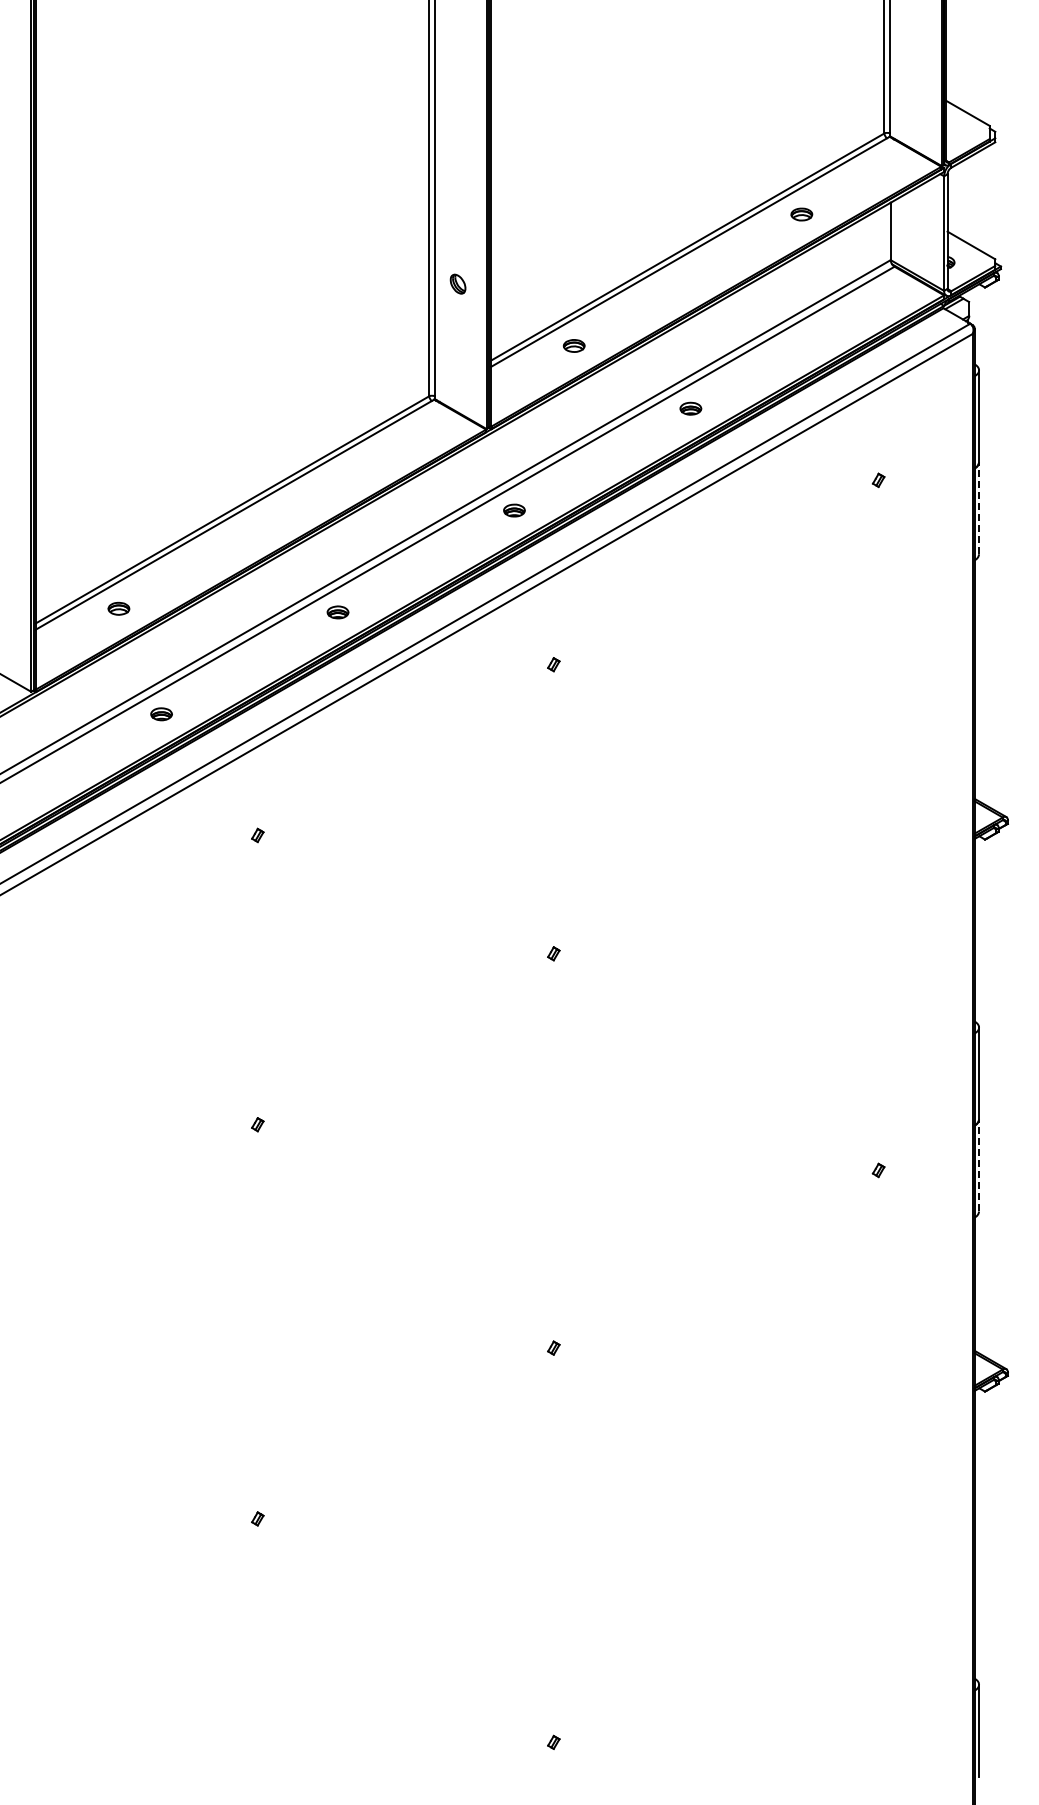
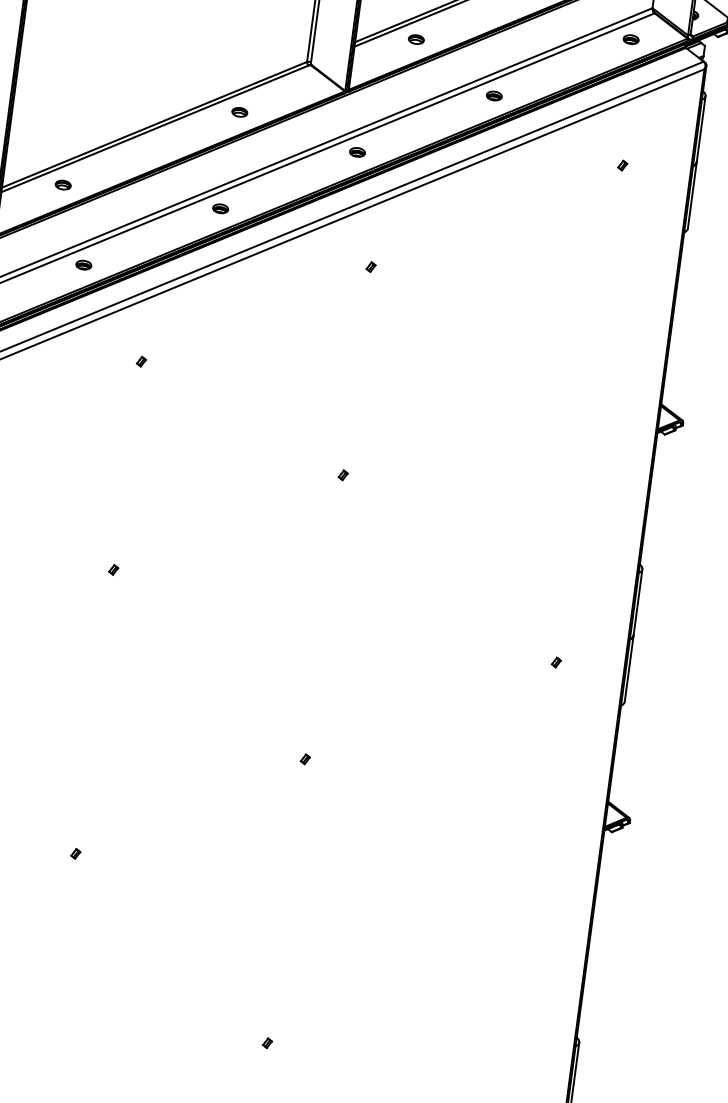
part: (867, 306) -> (631, 39), added
part: (346, 477) -> (239, 112), added
line: (979, 507) -> (692, 194), dashed -> solid
line: (979, 1165) -> (629, 668), dashed -> solid

